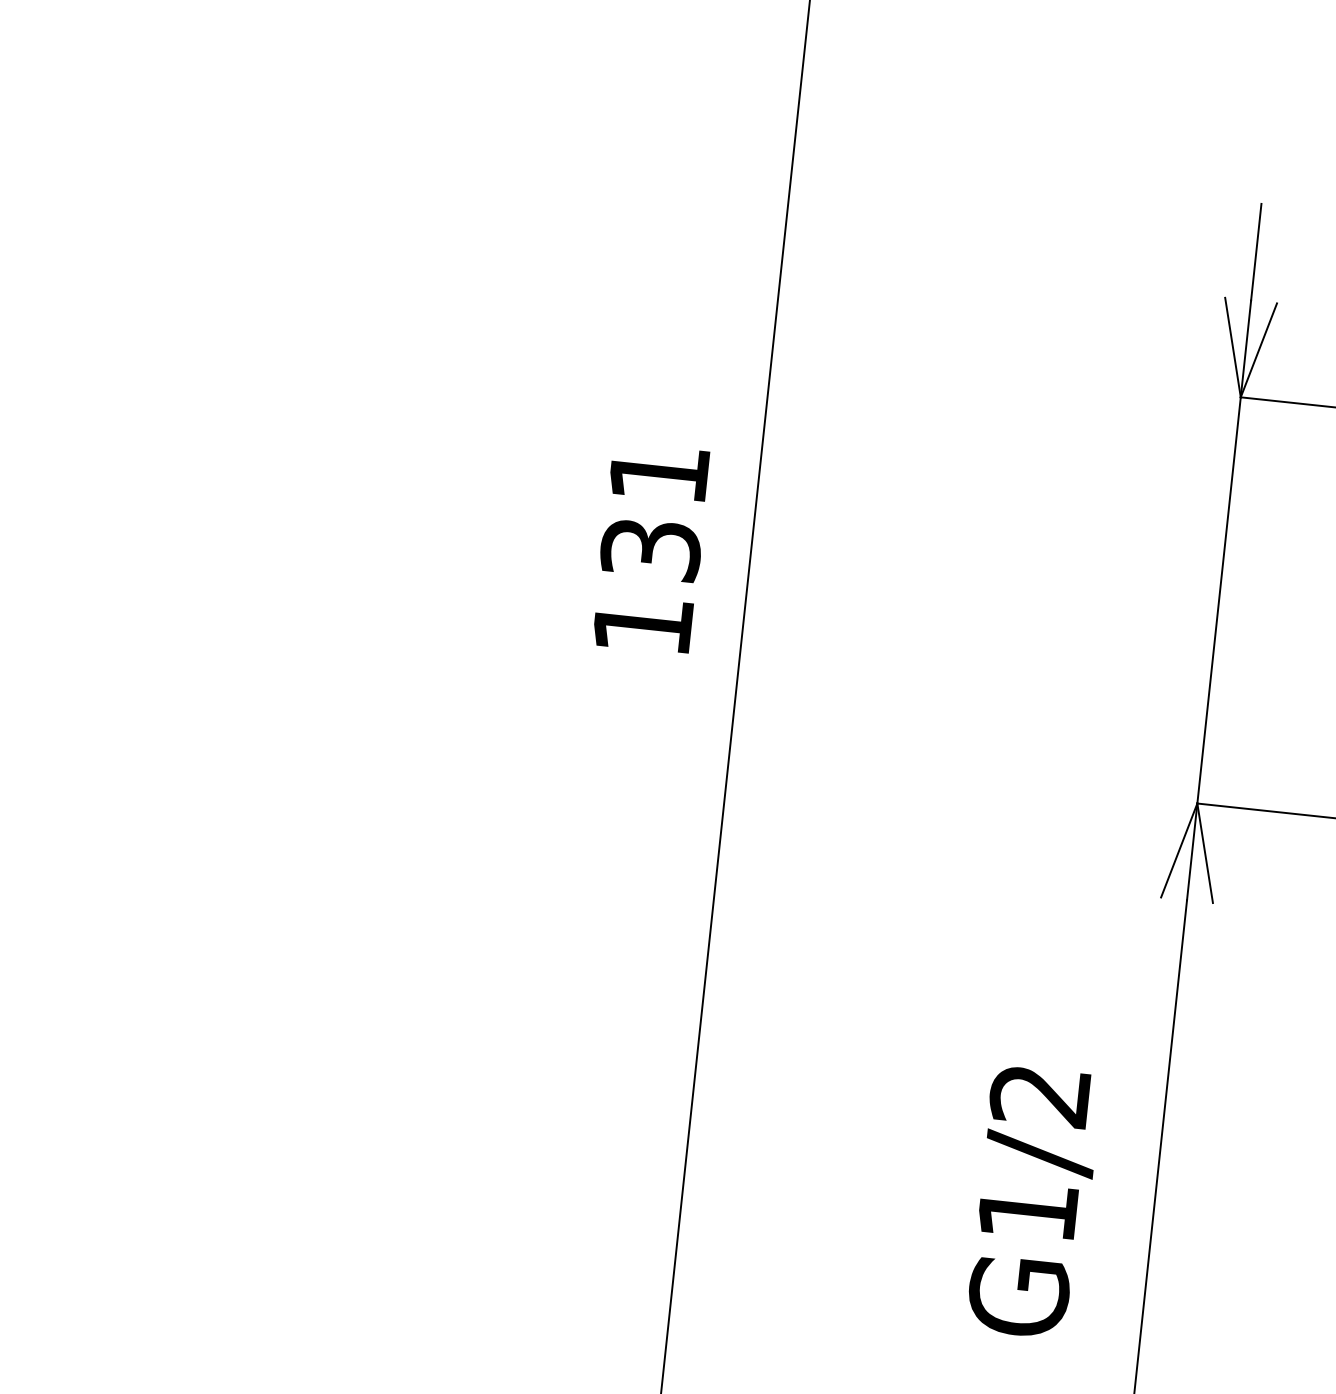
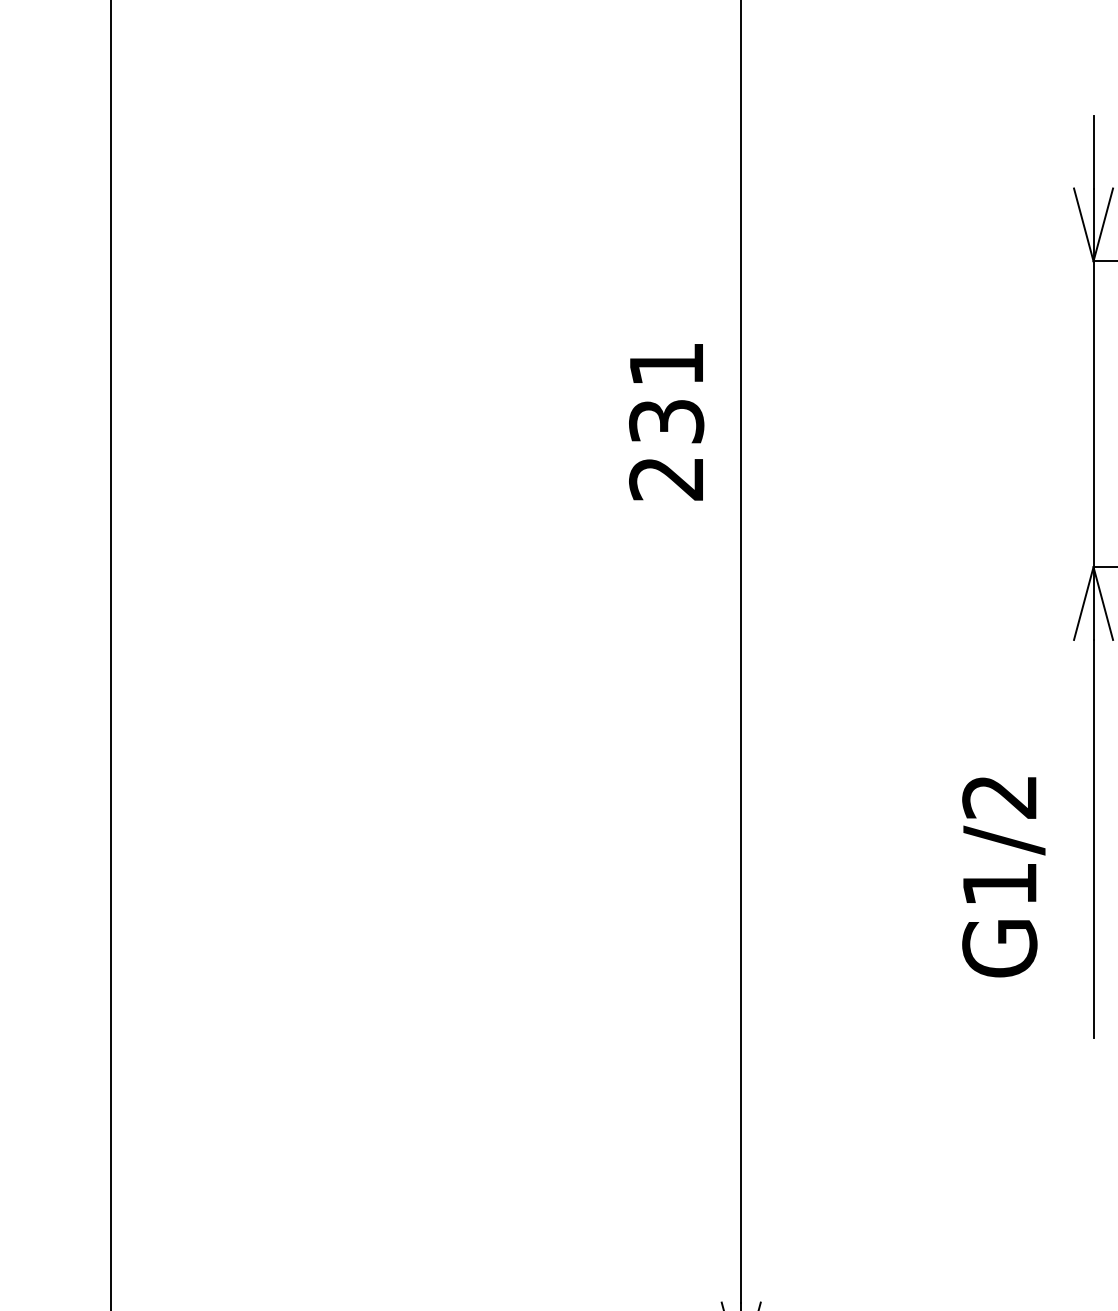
text: (641, 626) -> (665, 479), 131 -> 231

